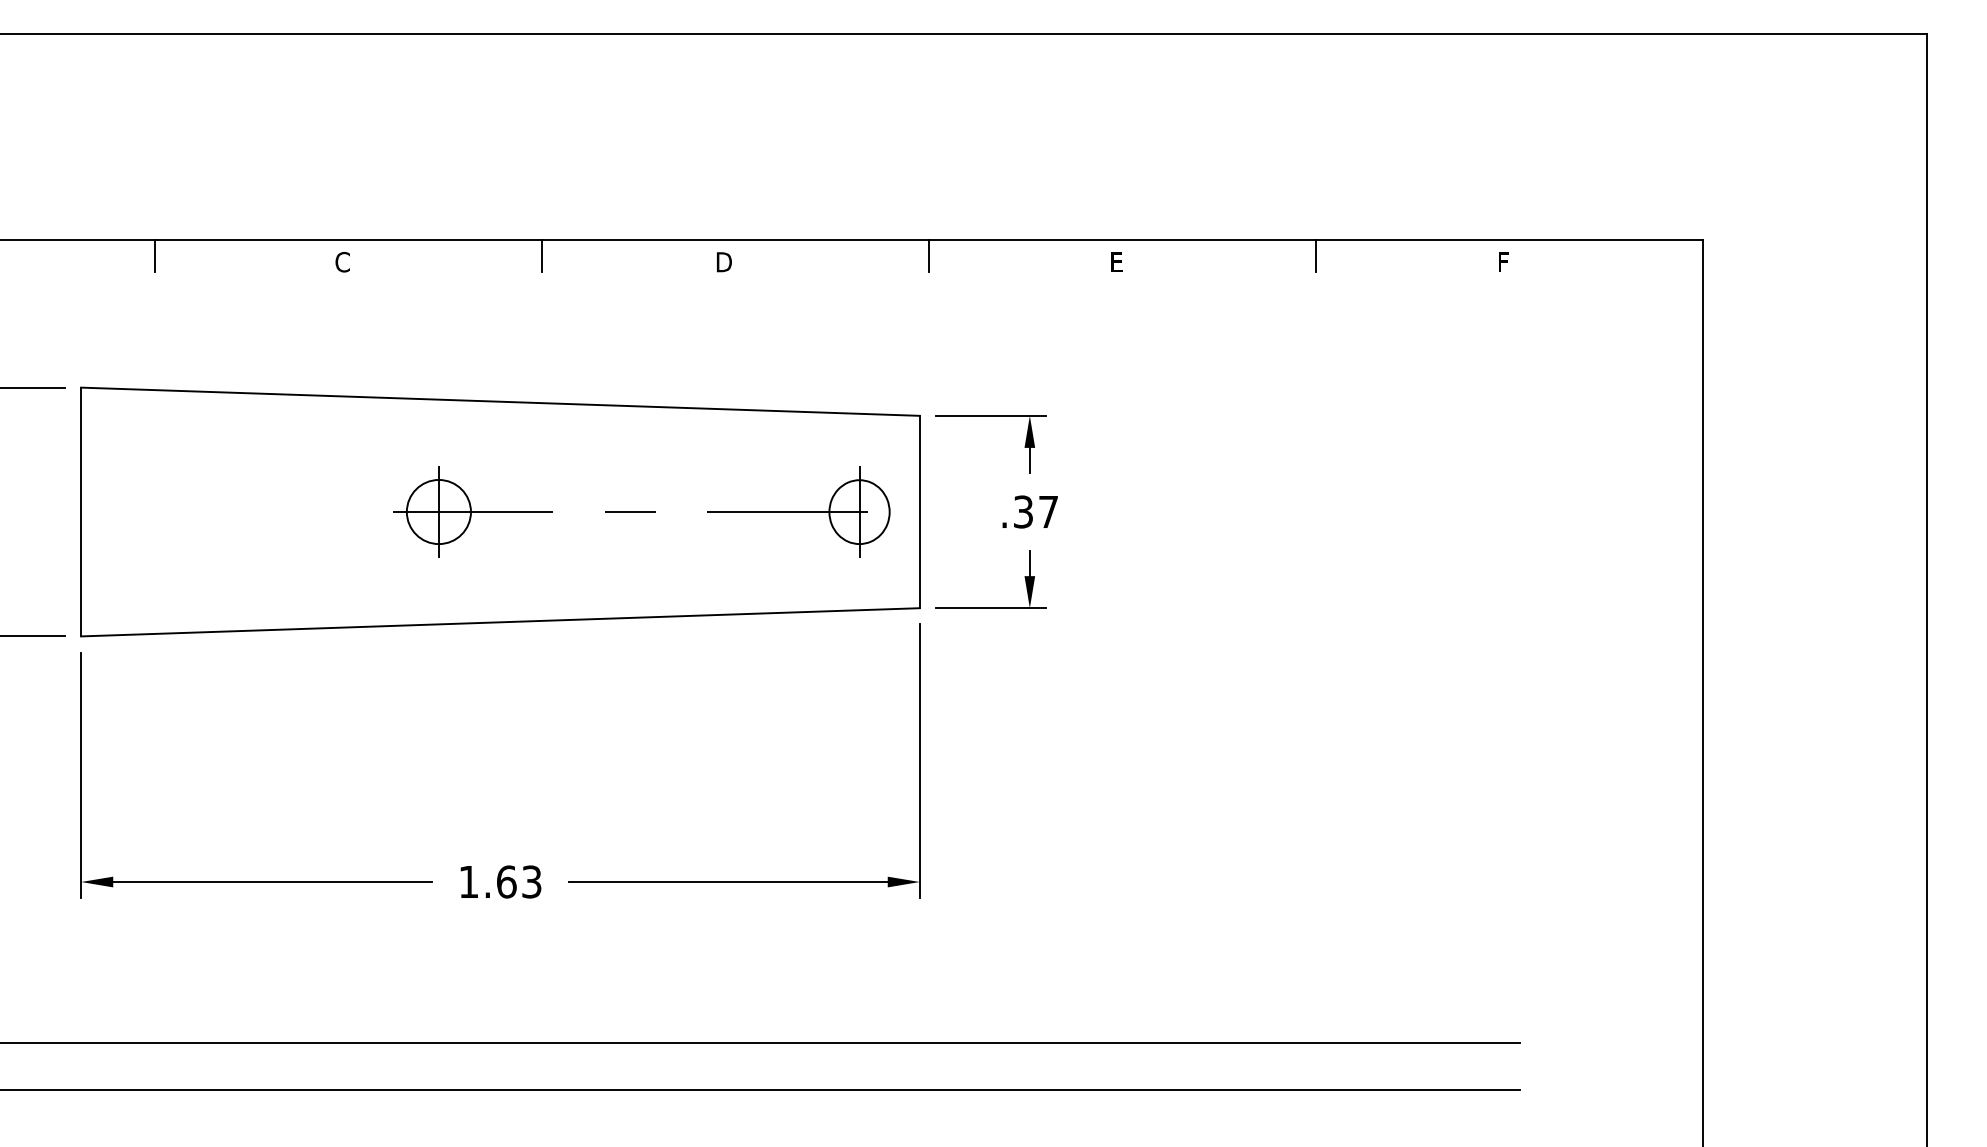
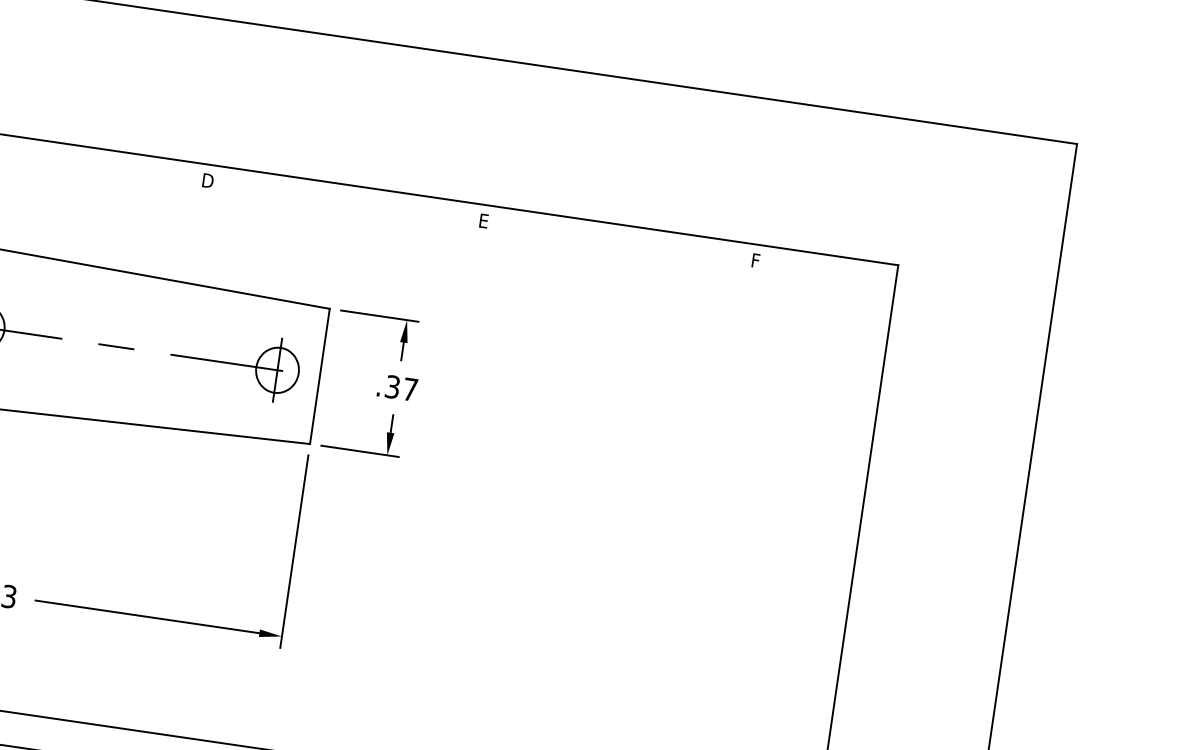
line: (542, 255) -> (81, 157), removed
line: (929, 255) -> (353, 197), removed
line: (1316, 255) -> (625, 236), removed

